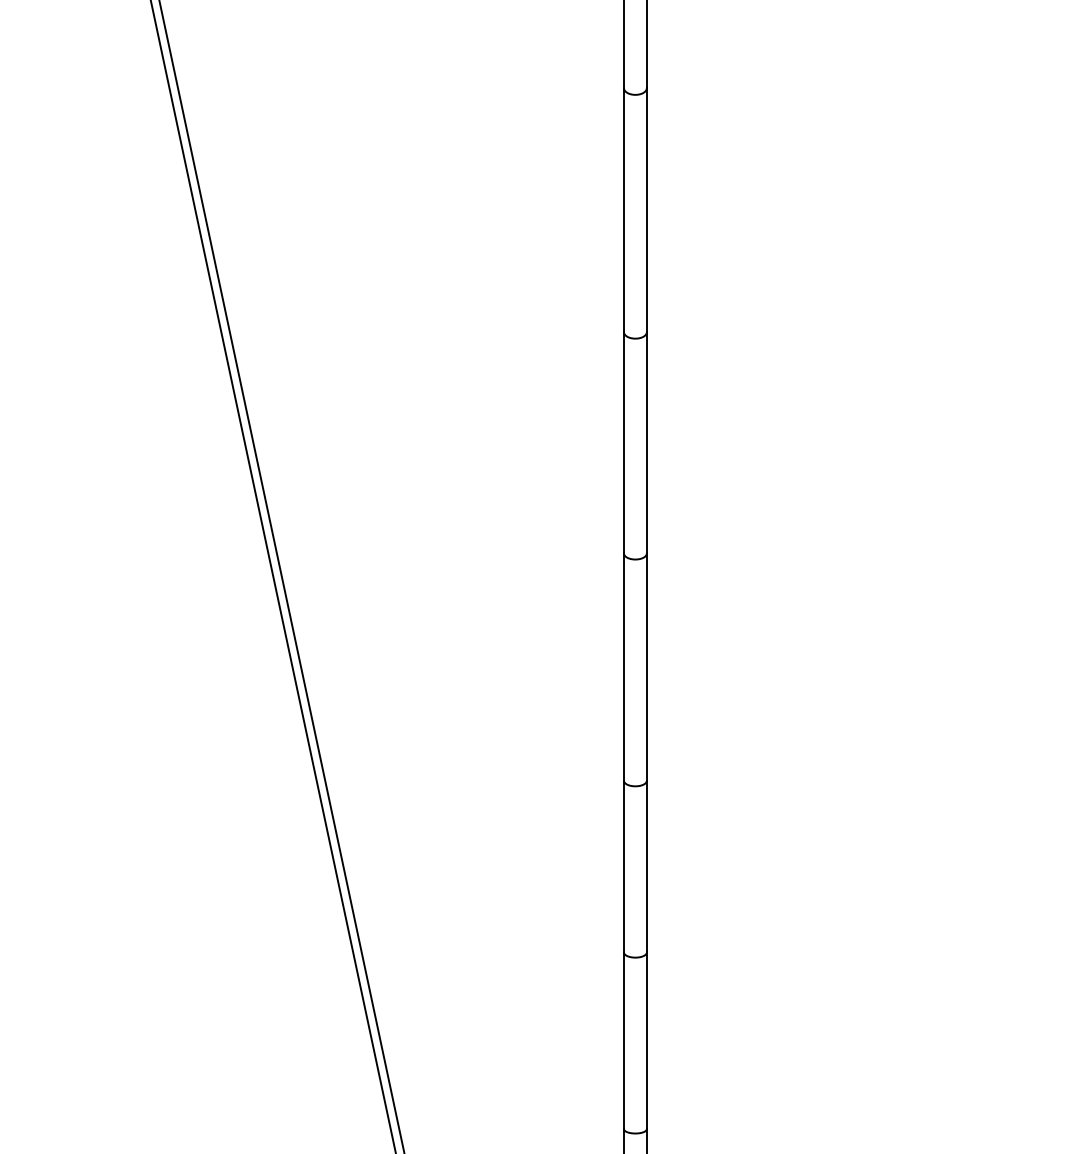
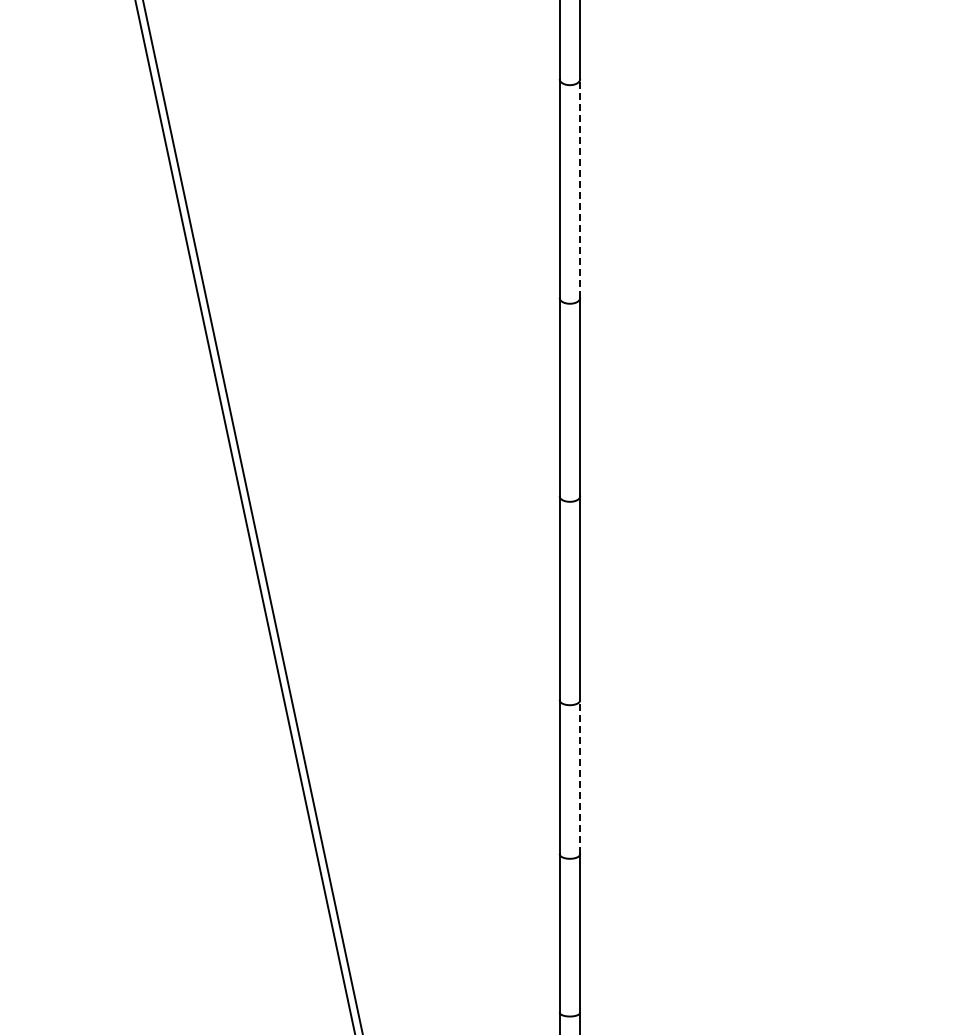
line: (647, 210) -> (580, 188), solid -> dashed
line: (647, 866) -> (580, 777), solid -> dashed

